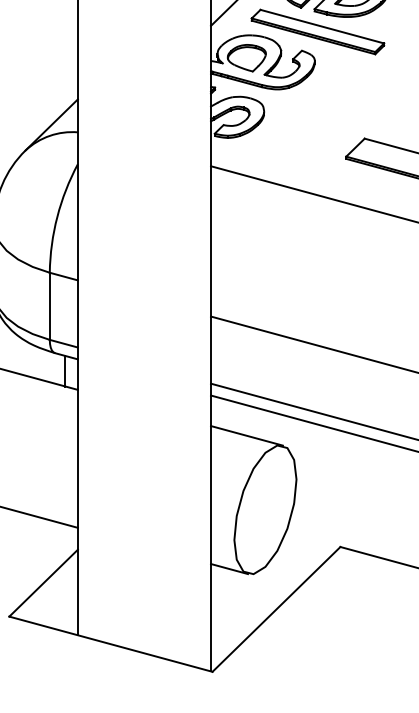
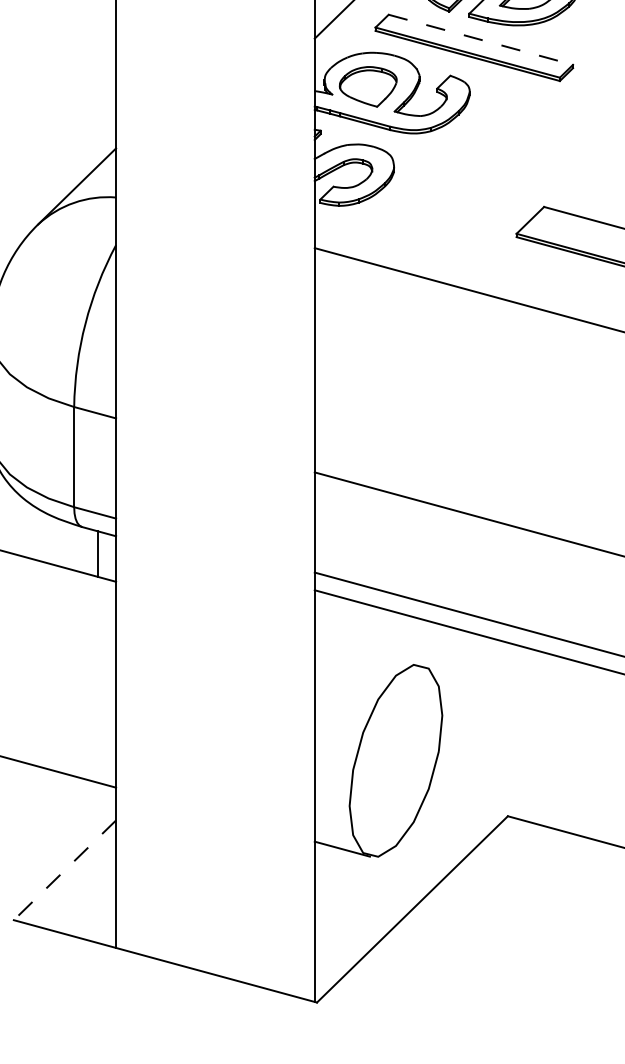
line: (322, 26) -> (481, 39), solid -> dashed
line: (246, 435) -> (367, 649), removed
line: (43, 583) -> (64, 870), solid -> dashed

